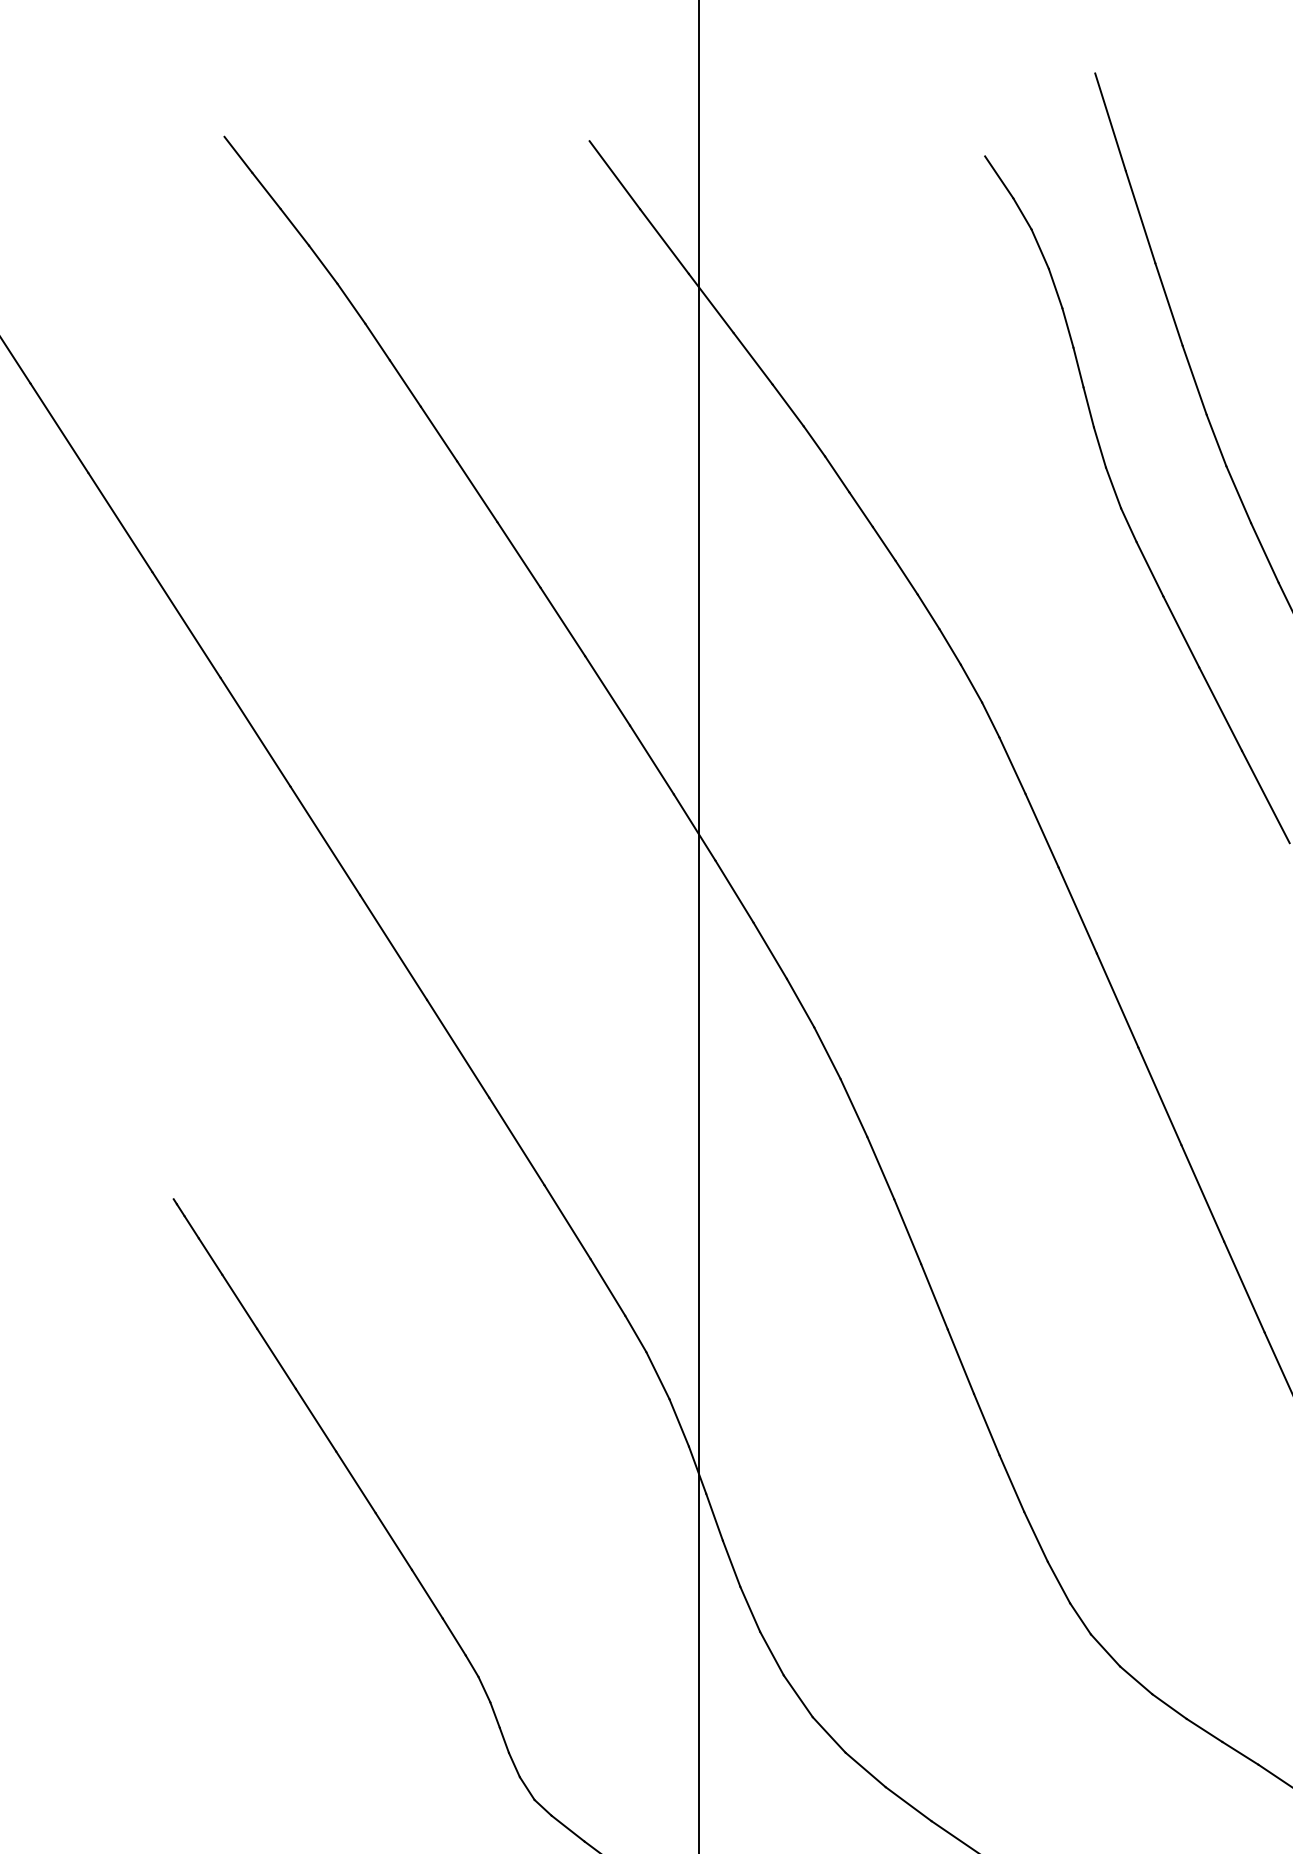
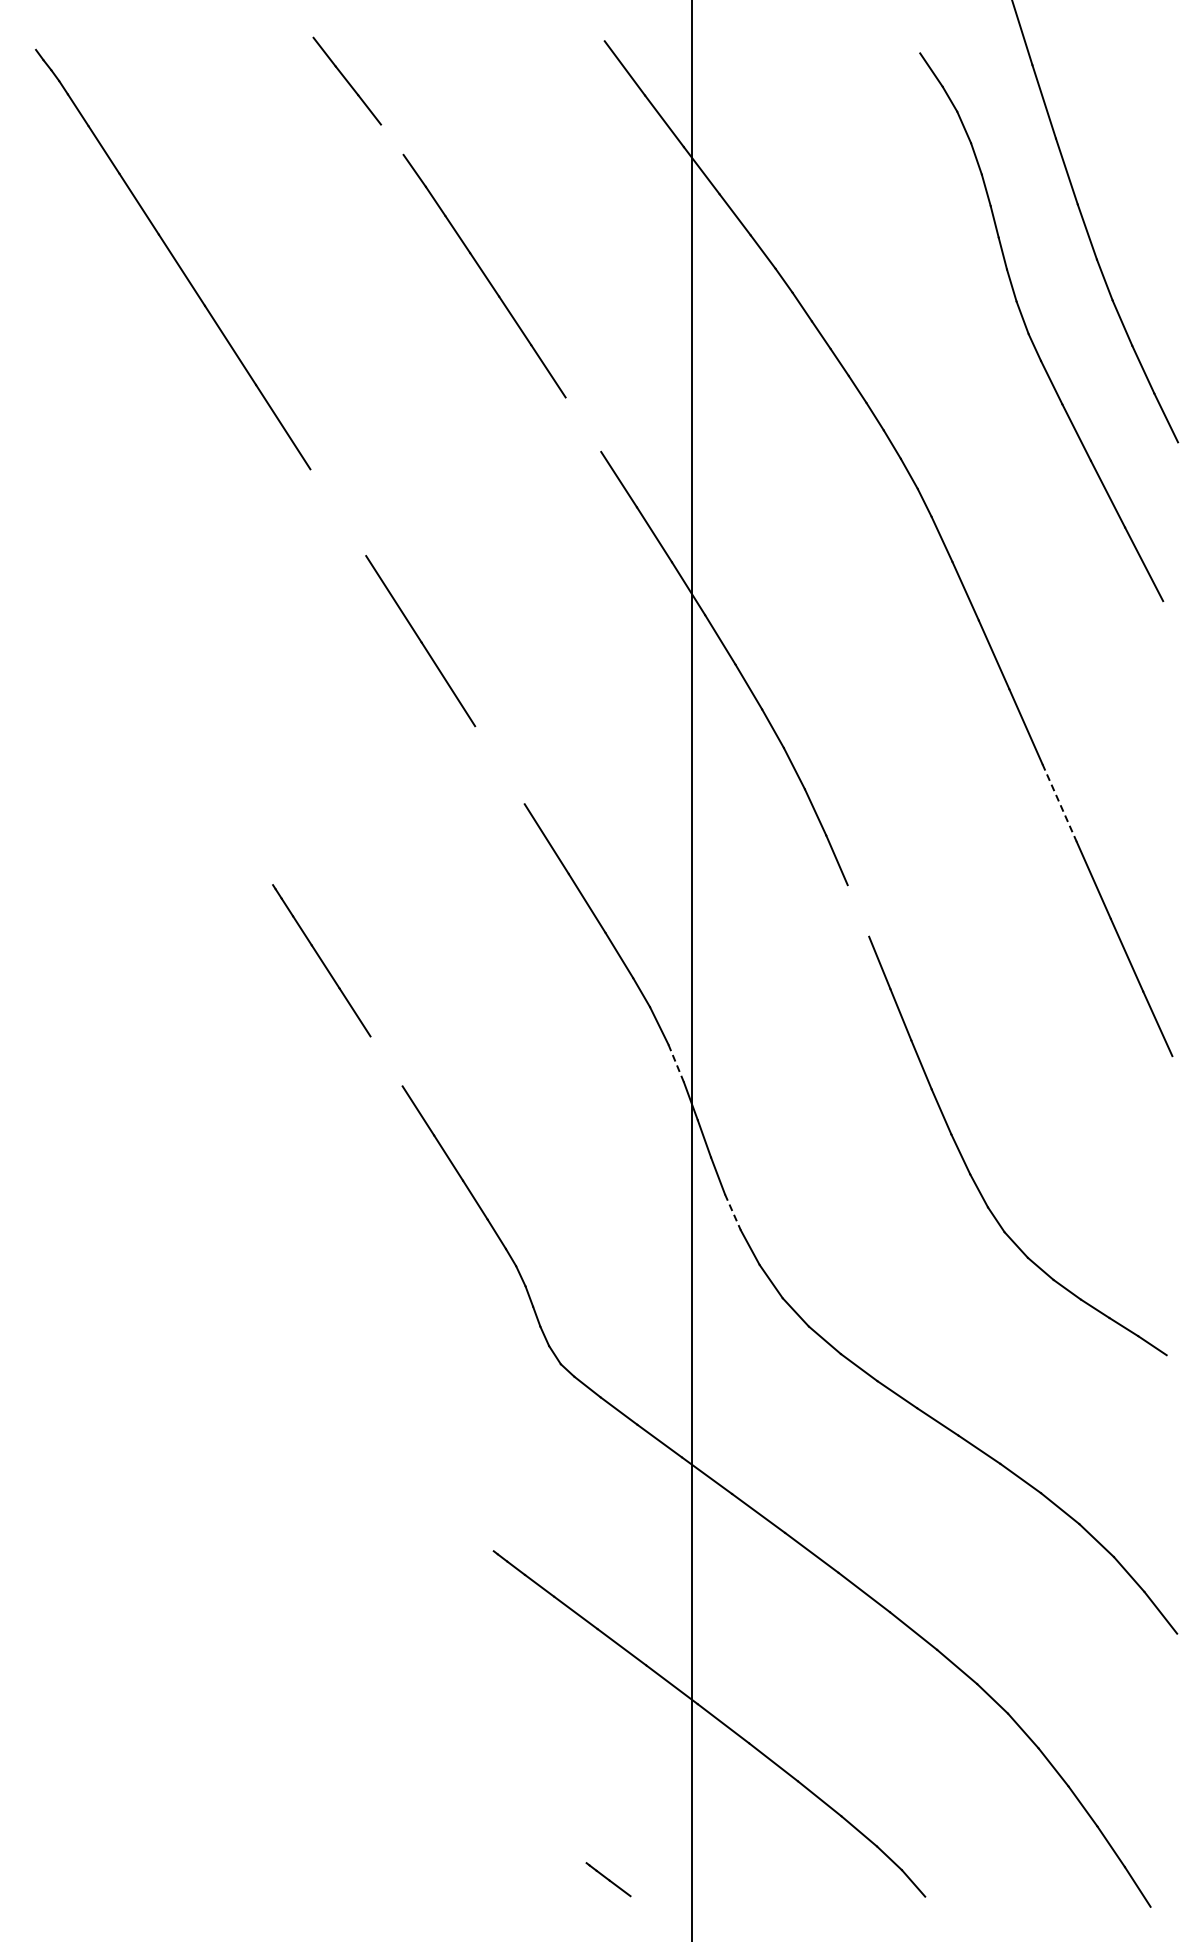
line: (322, 264) -> (391, 139), removed
line: (562, 621) -> (583, 424), removed
line: (255, 732) -> (338, 512), removed
line: (457, 1049) -> (499, 765), removed
line: (1159, 1096) -> (1059, 803), solid -> dashed
line: (907, 1231) -> (858, 910), removed
line: (315, 1420) -> (386, 1061), removed
line: (679, 1422) -> (676, 1063), solid -> dashed
line: (749, 1609) -> (732, 1212), solid -> dashed

